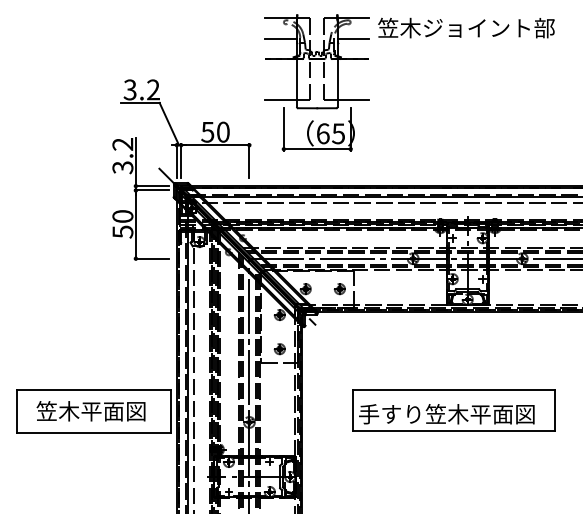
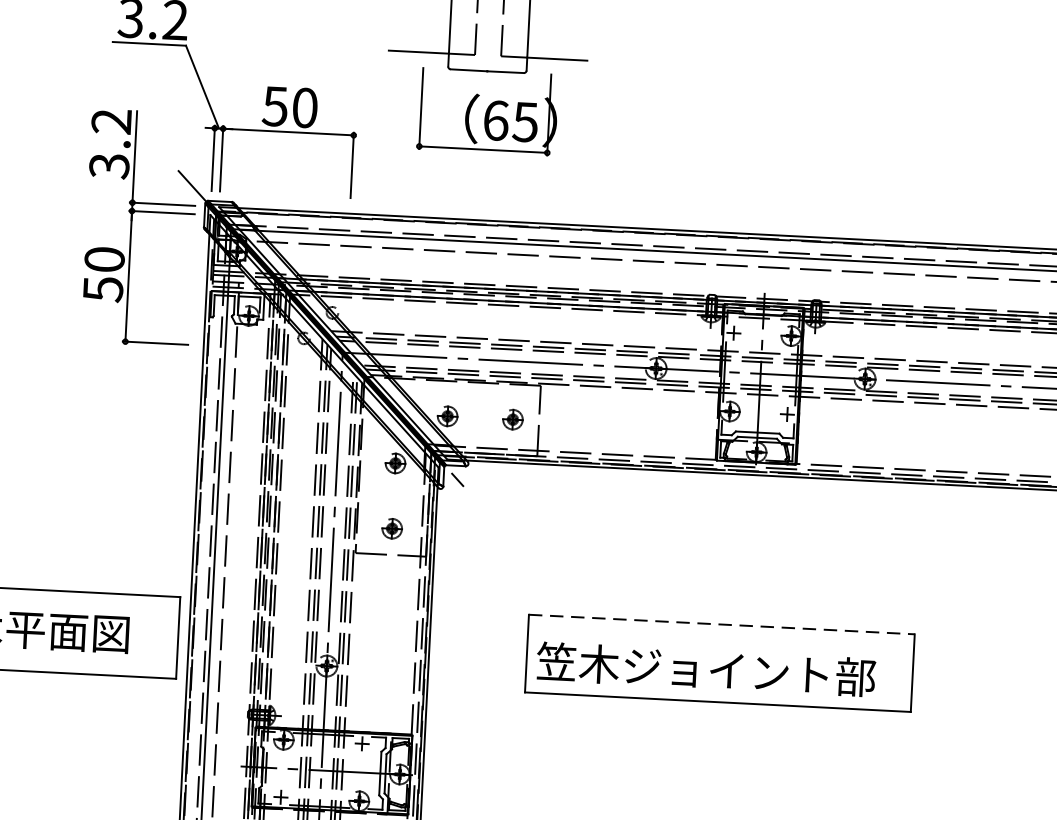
line: (454, 390) -> (722, 624), solid -> dashed
text: (446, 414) -> (704, 669), 手すり笠木平面図 -> 笠木ジョイント部

